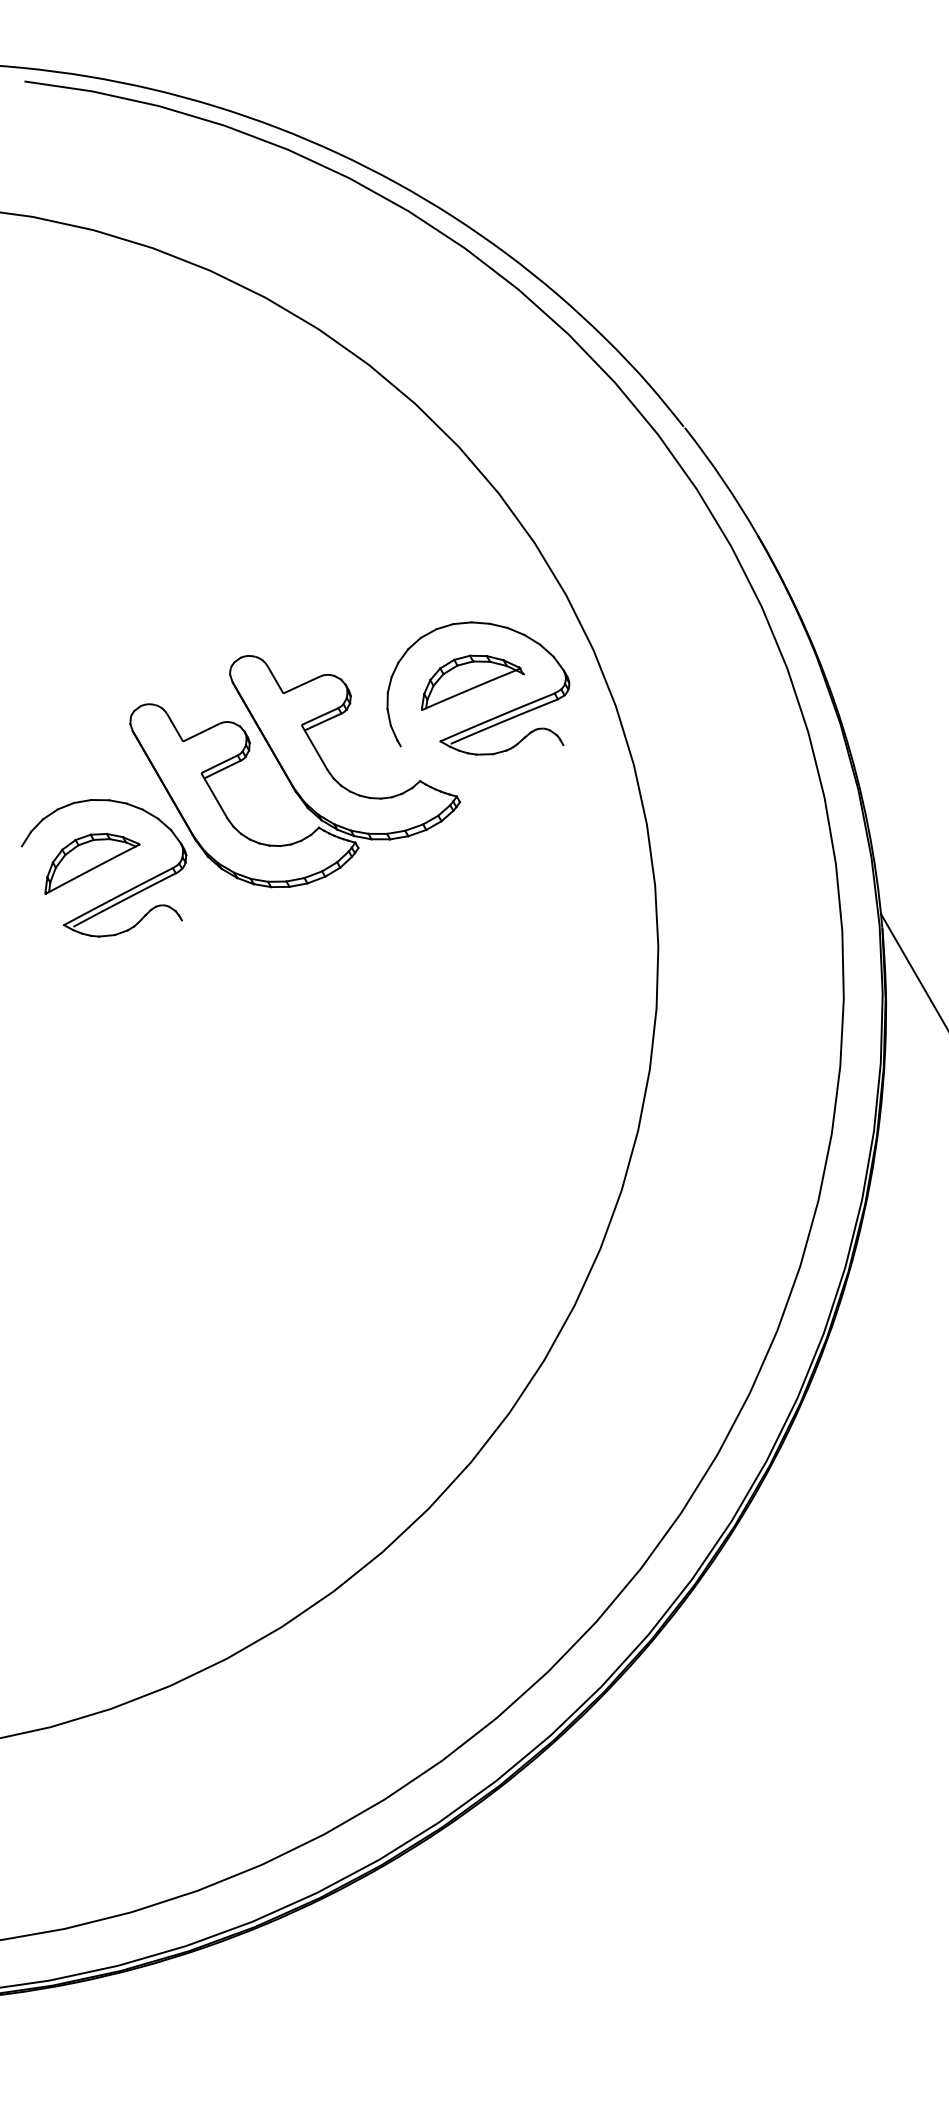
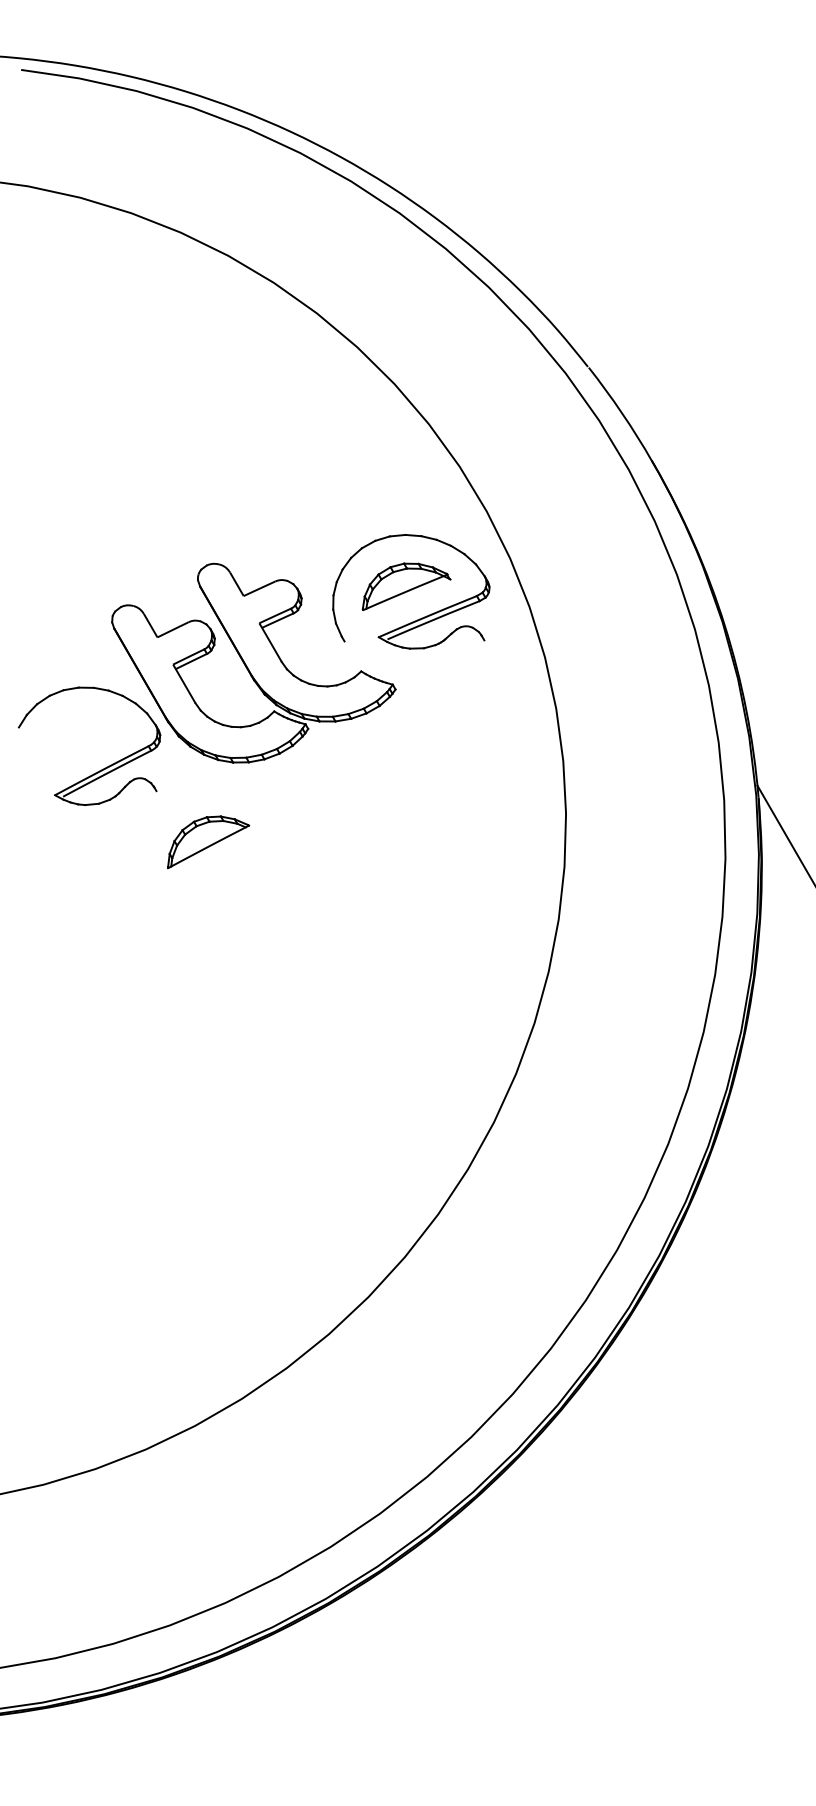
part: (92, 863) -> (208, 841), moved

